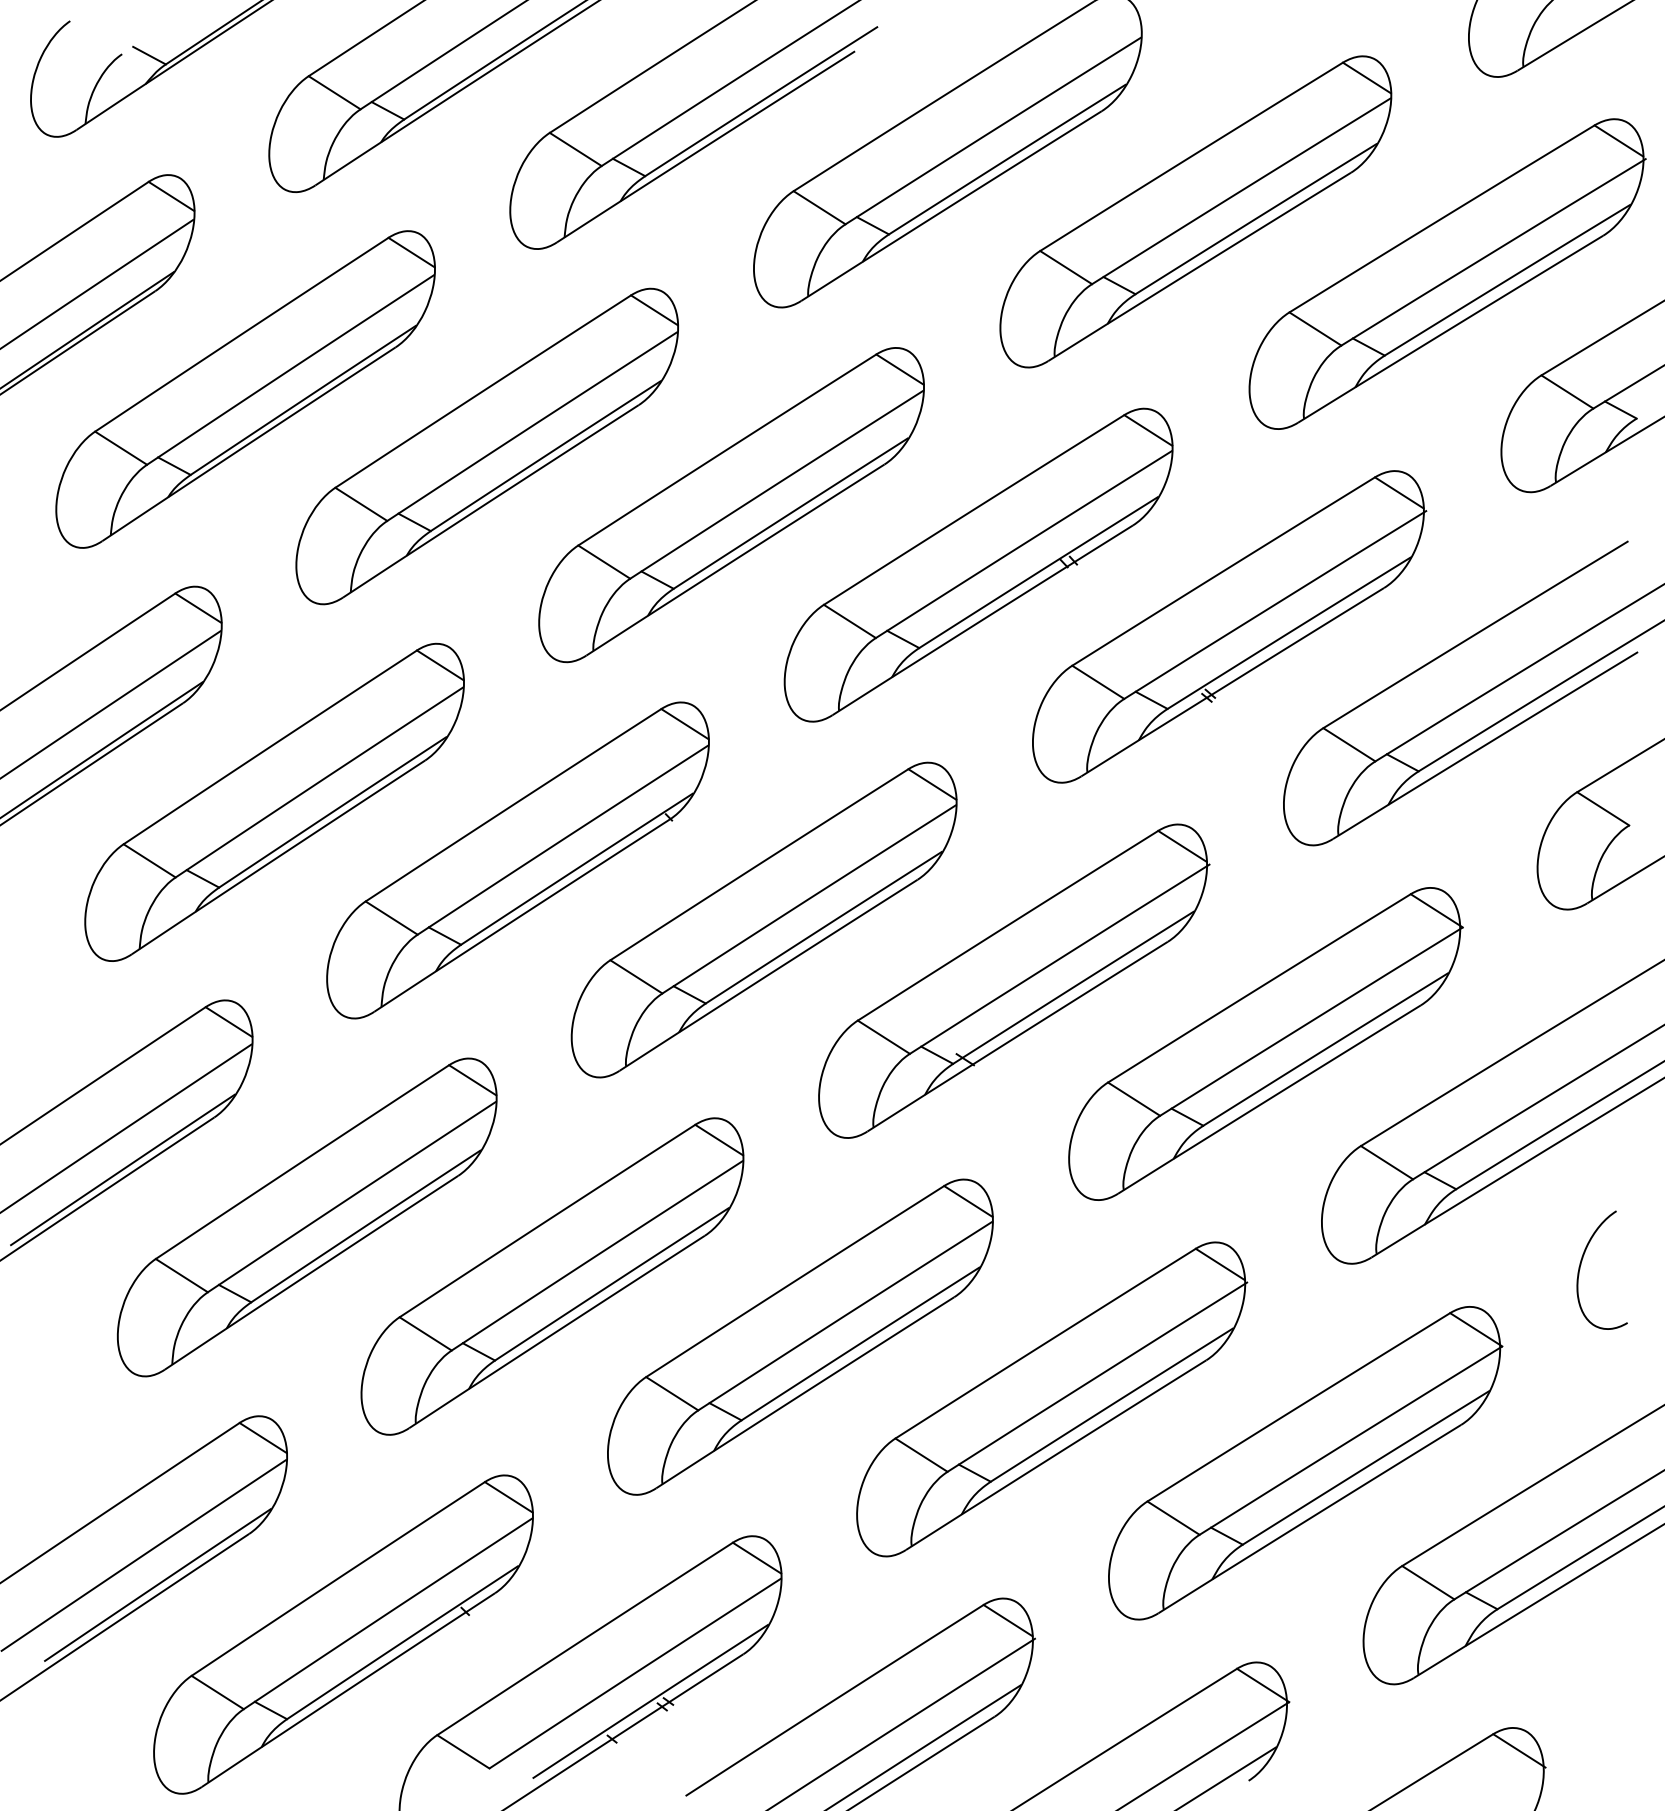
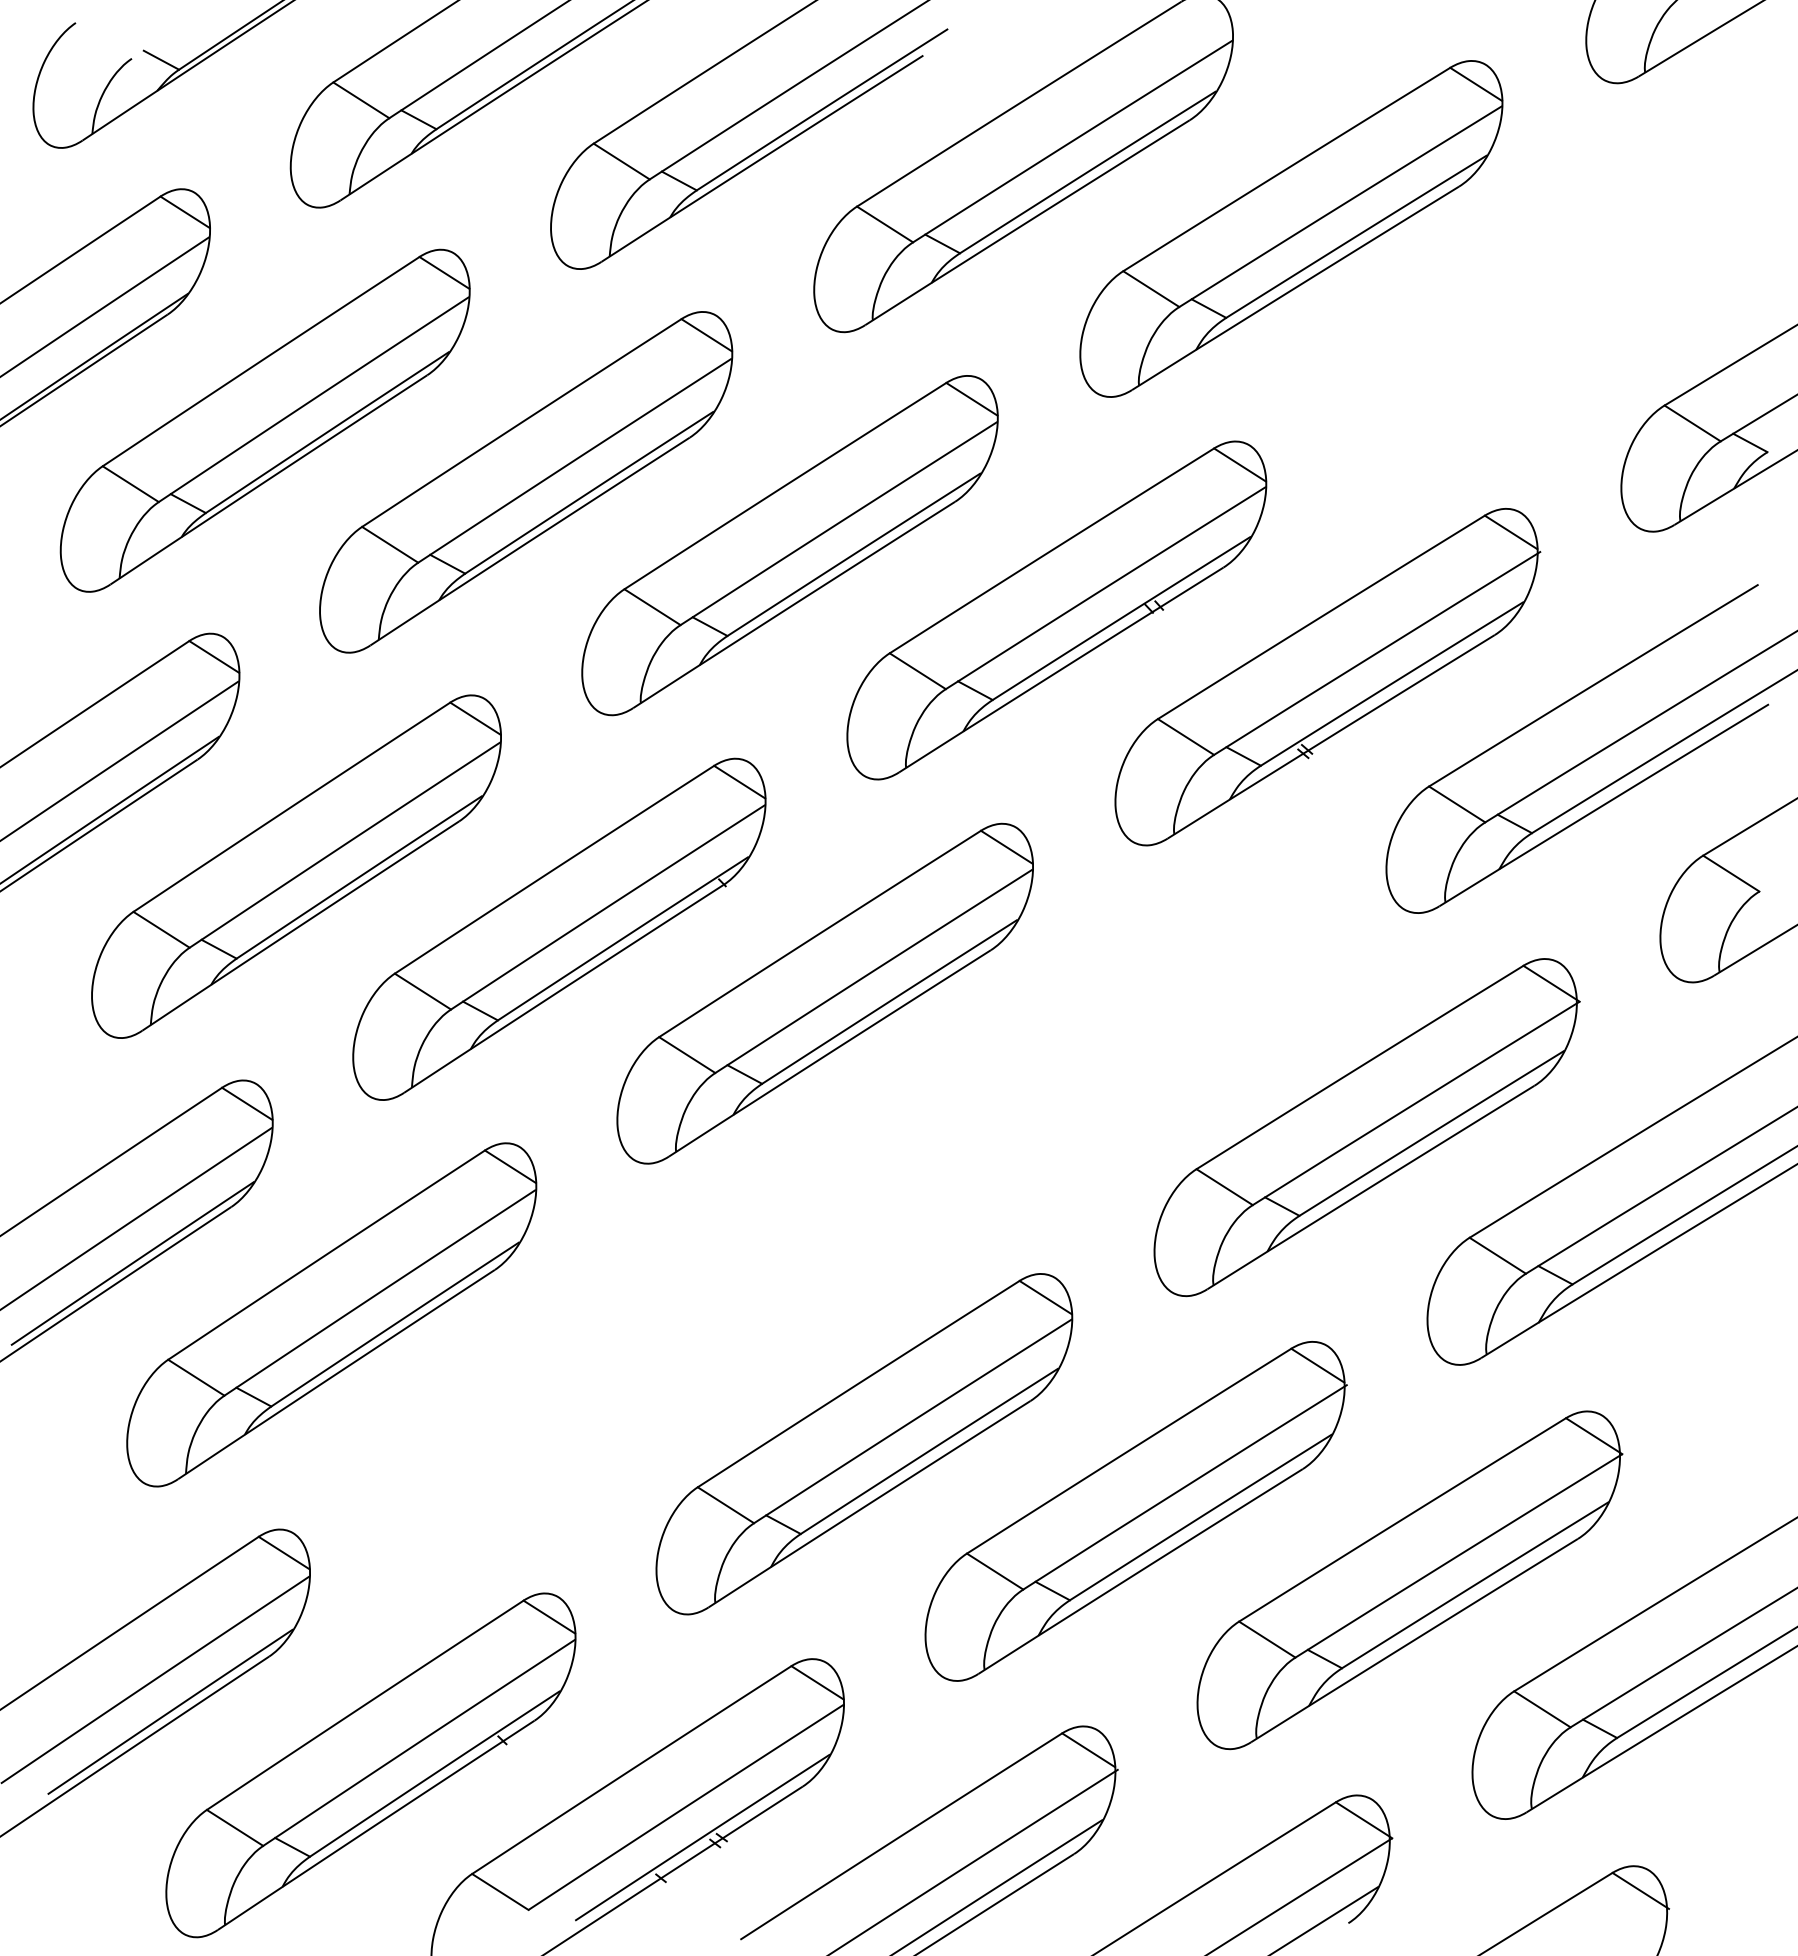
part: (1447, 274) -> (1563, 296), removed
part: (1014, 980) -> (1095, 1059), removed
curve: (1581, 1266) -> (1707, 1367), removed
part: (552, 1276) -> (596, 1378), removed

